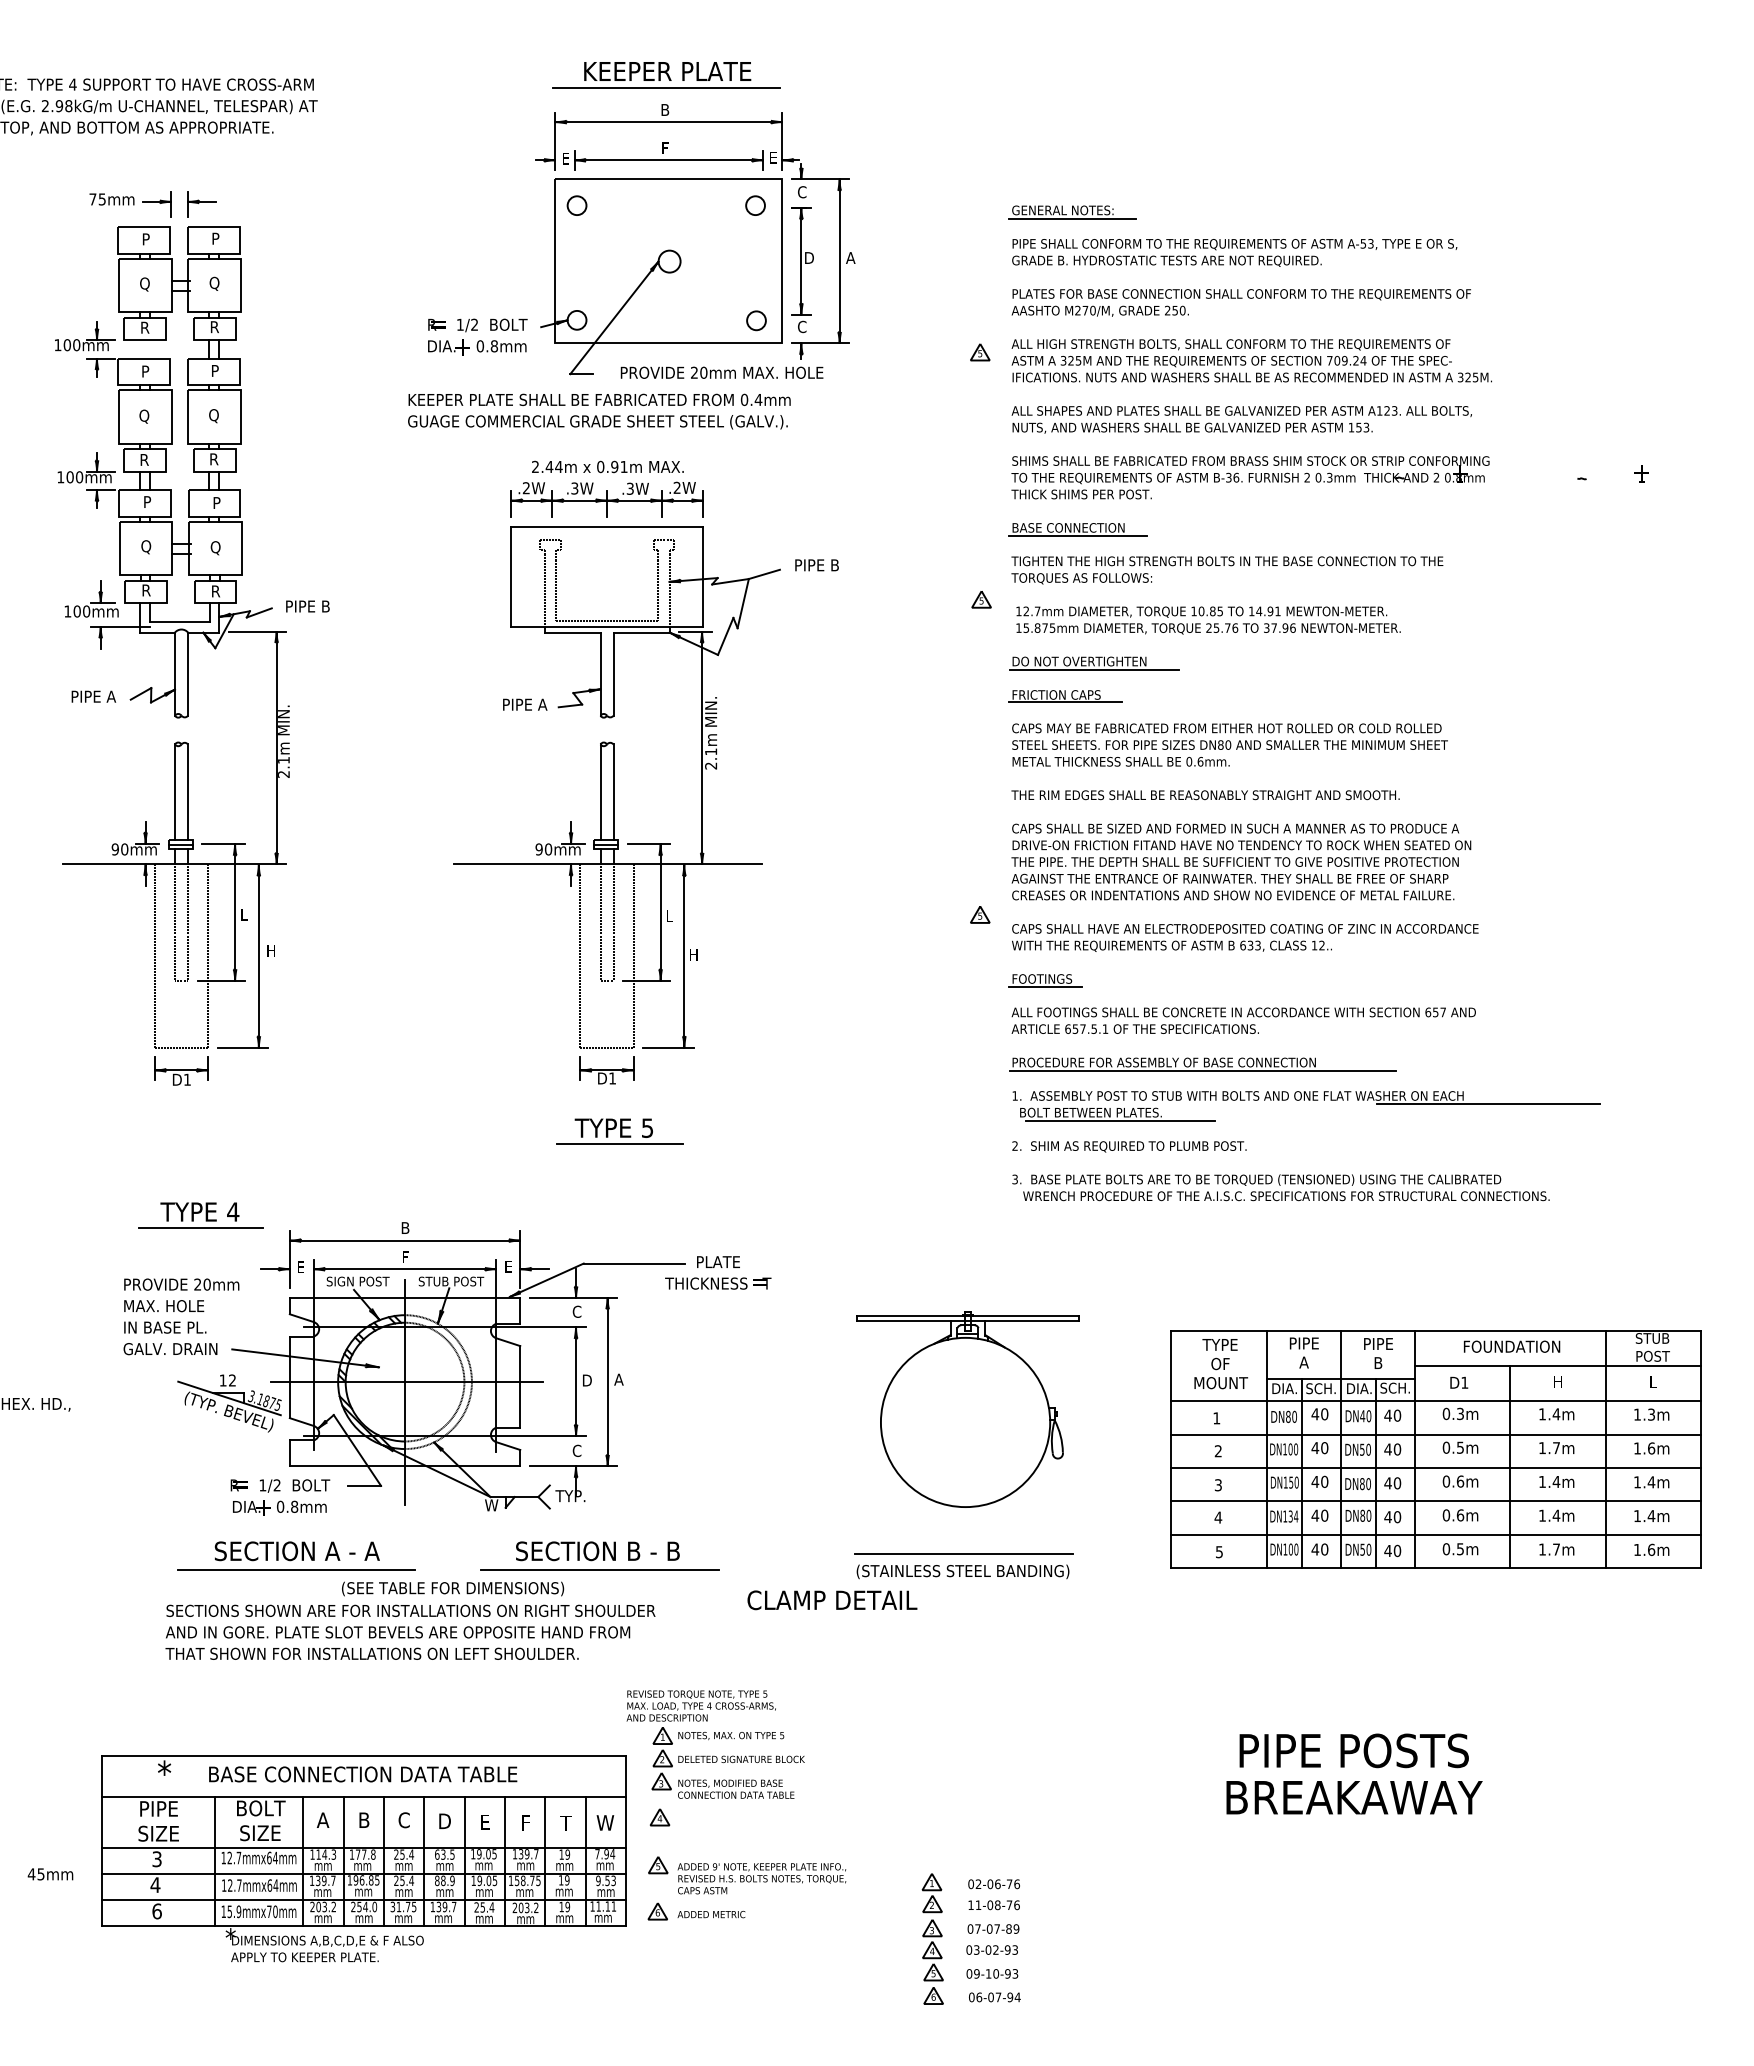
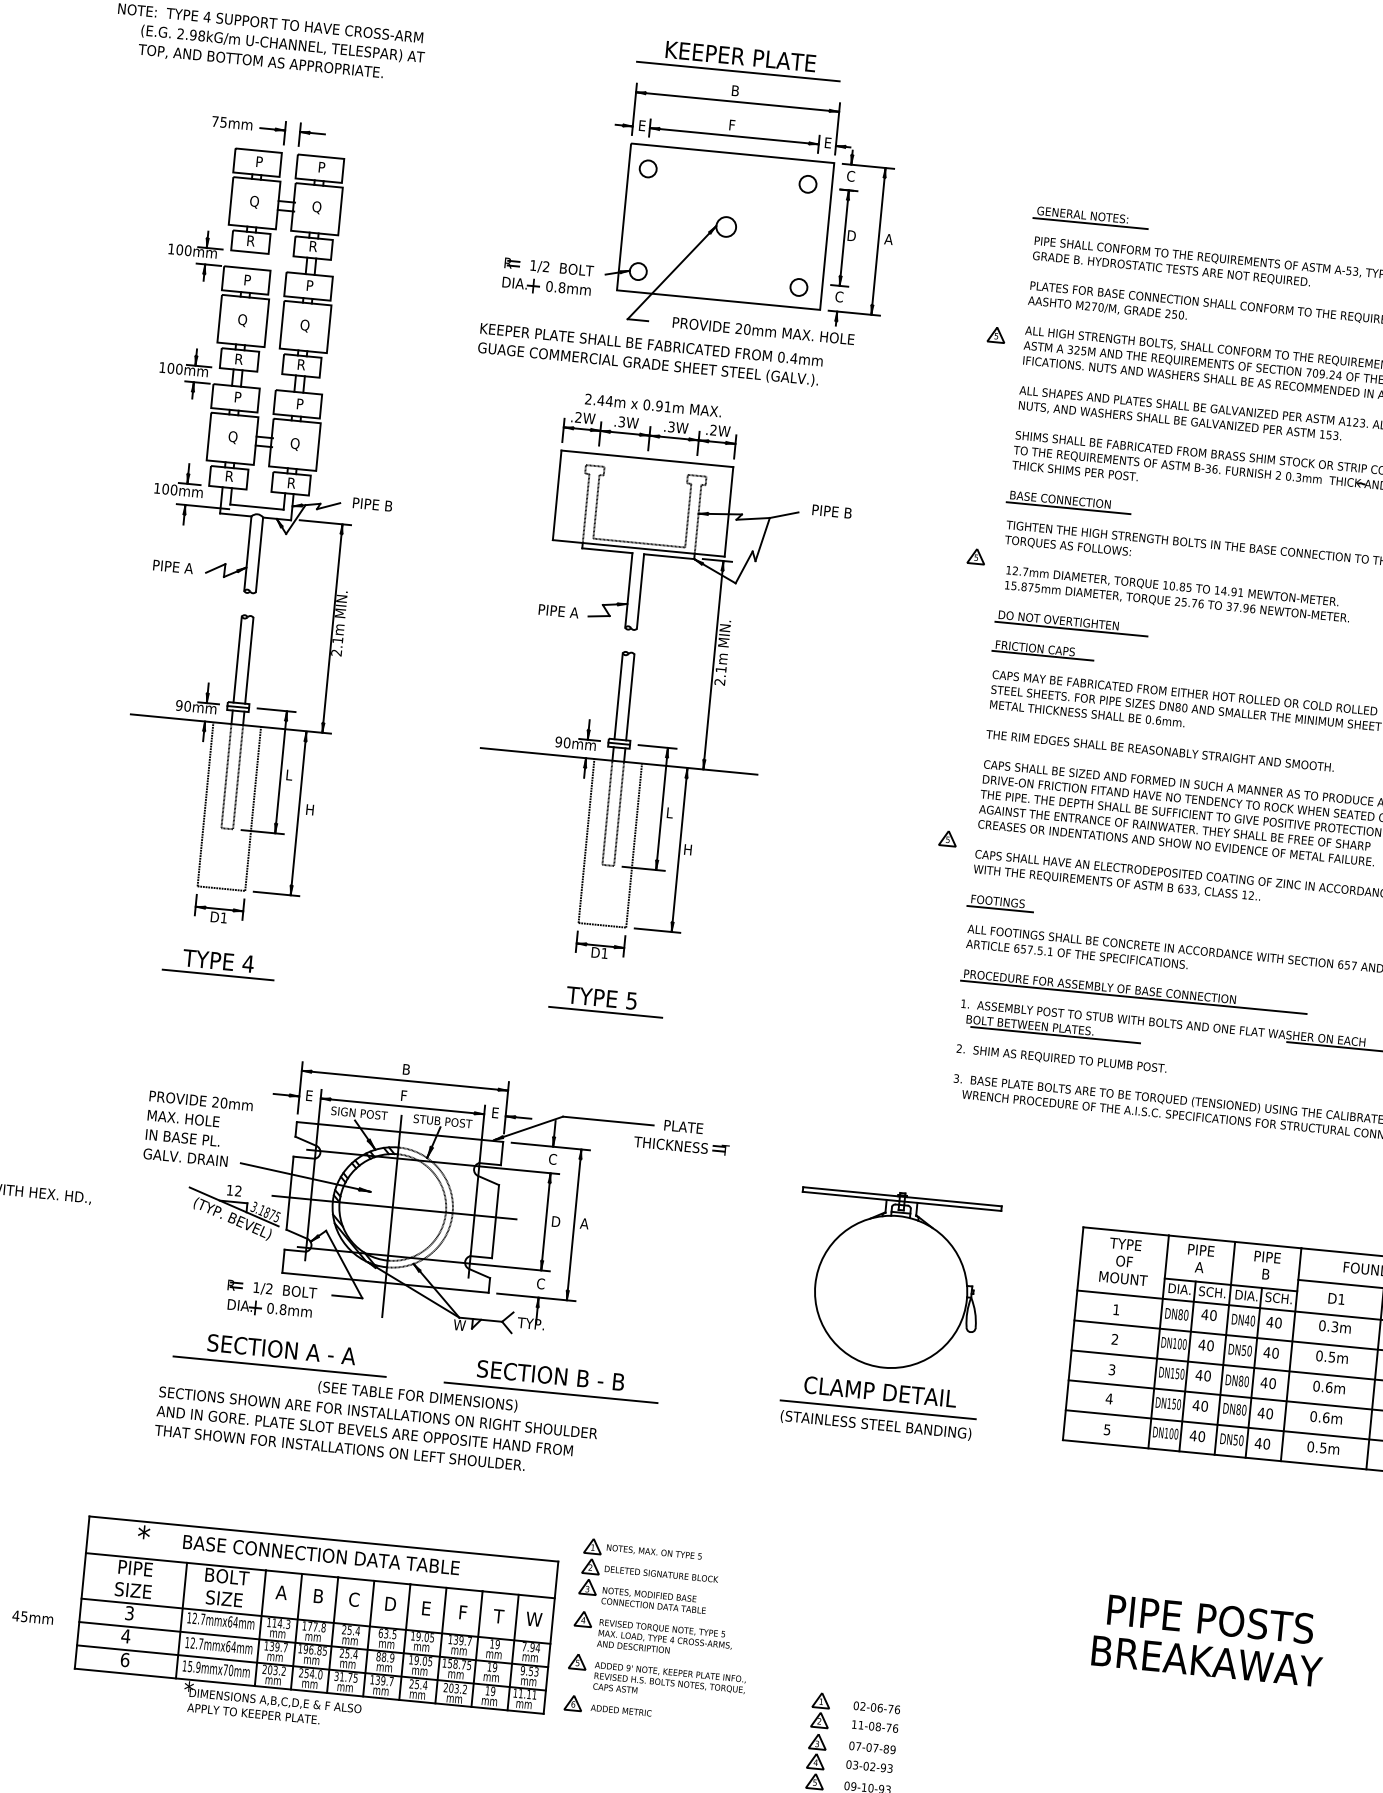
part: (200, 1215) -> (218, 964), moved
text: (1293, 1516) -> (1176, 1404), DN134 -> DN150
text: (832, 1600) -> (880, 1392), moved
text: (700, 1705) -> (664, 1638), moved

